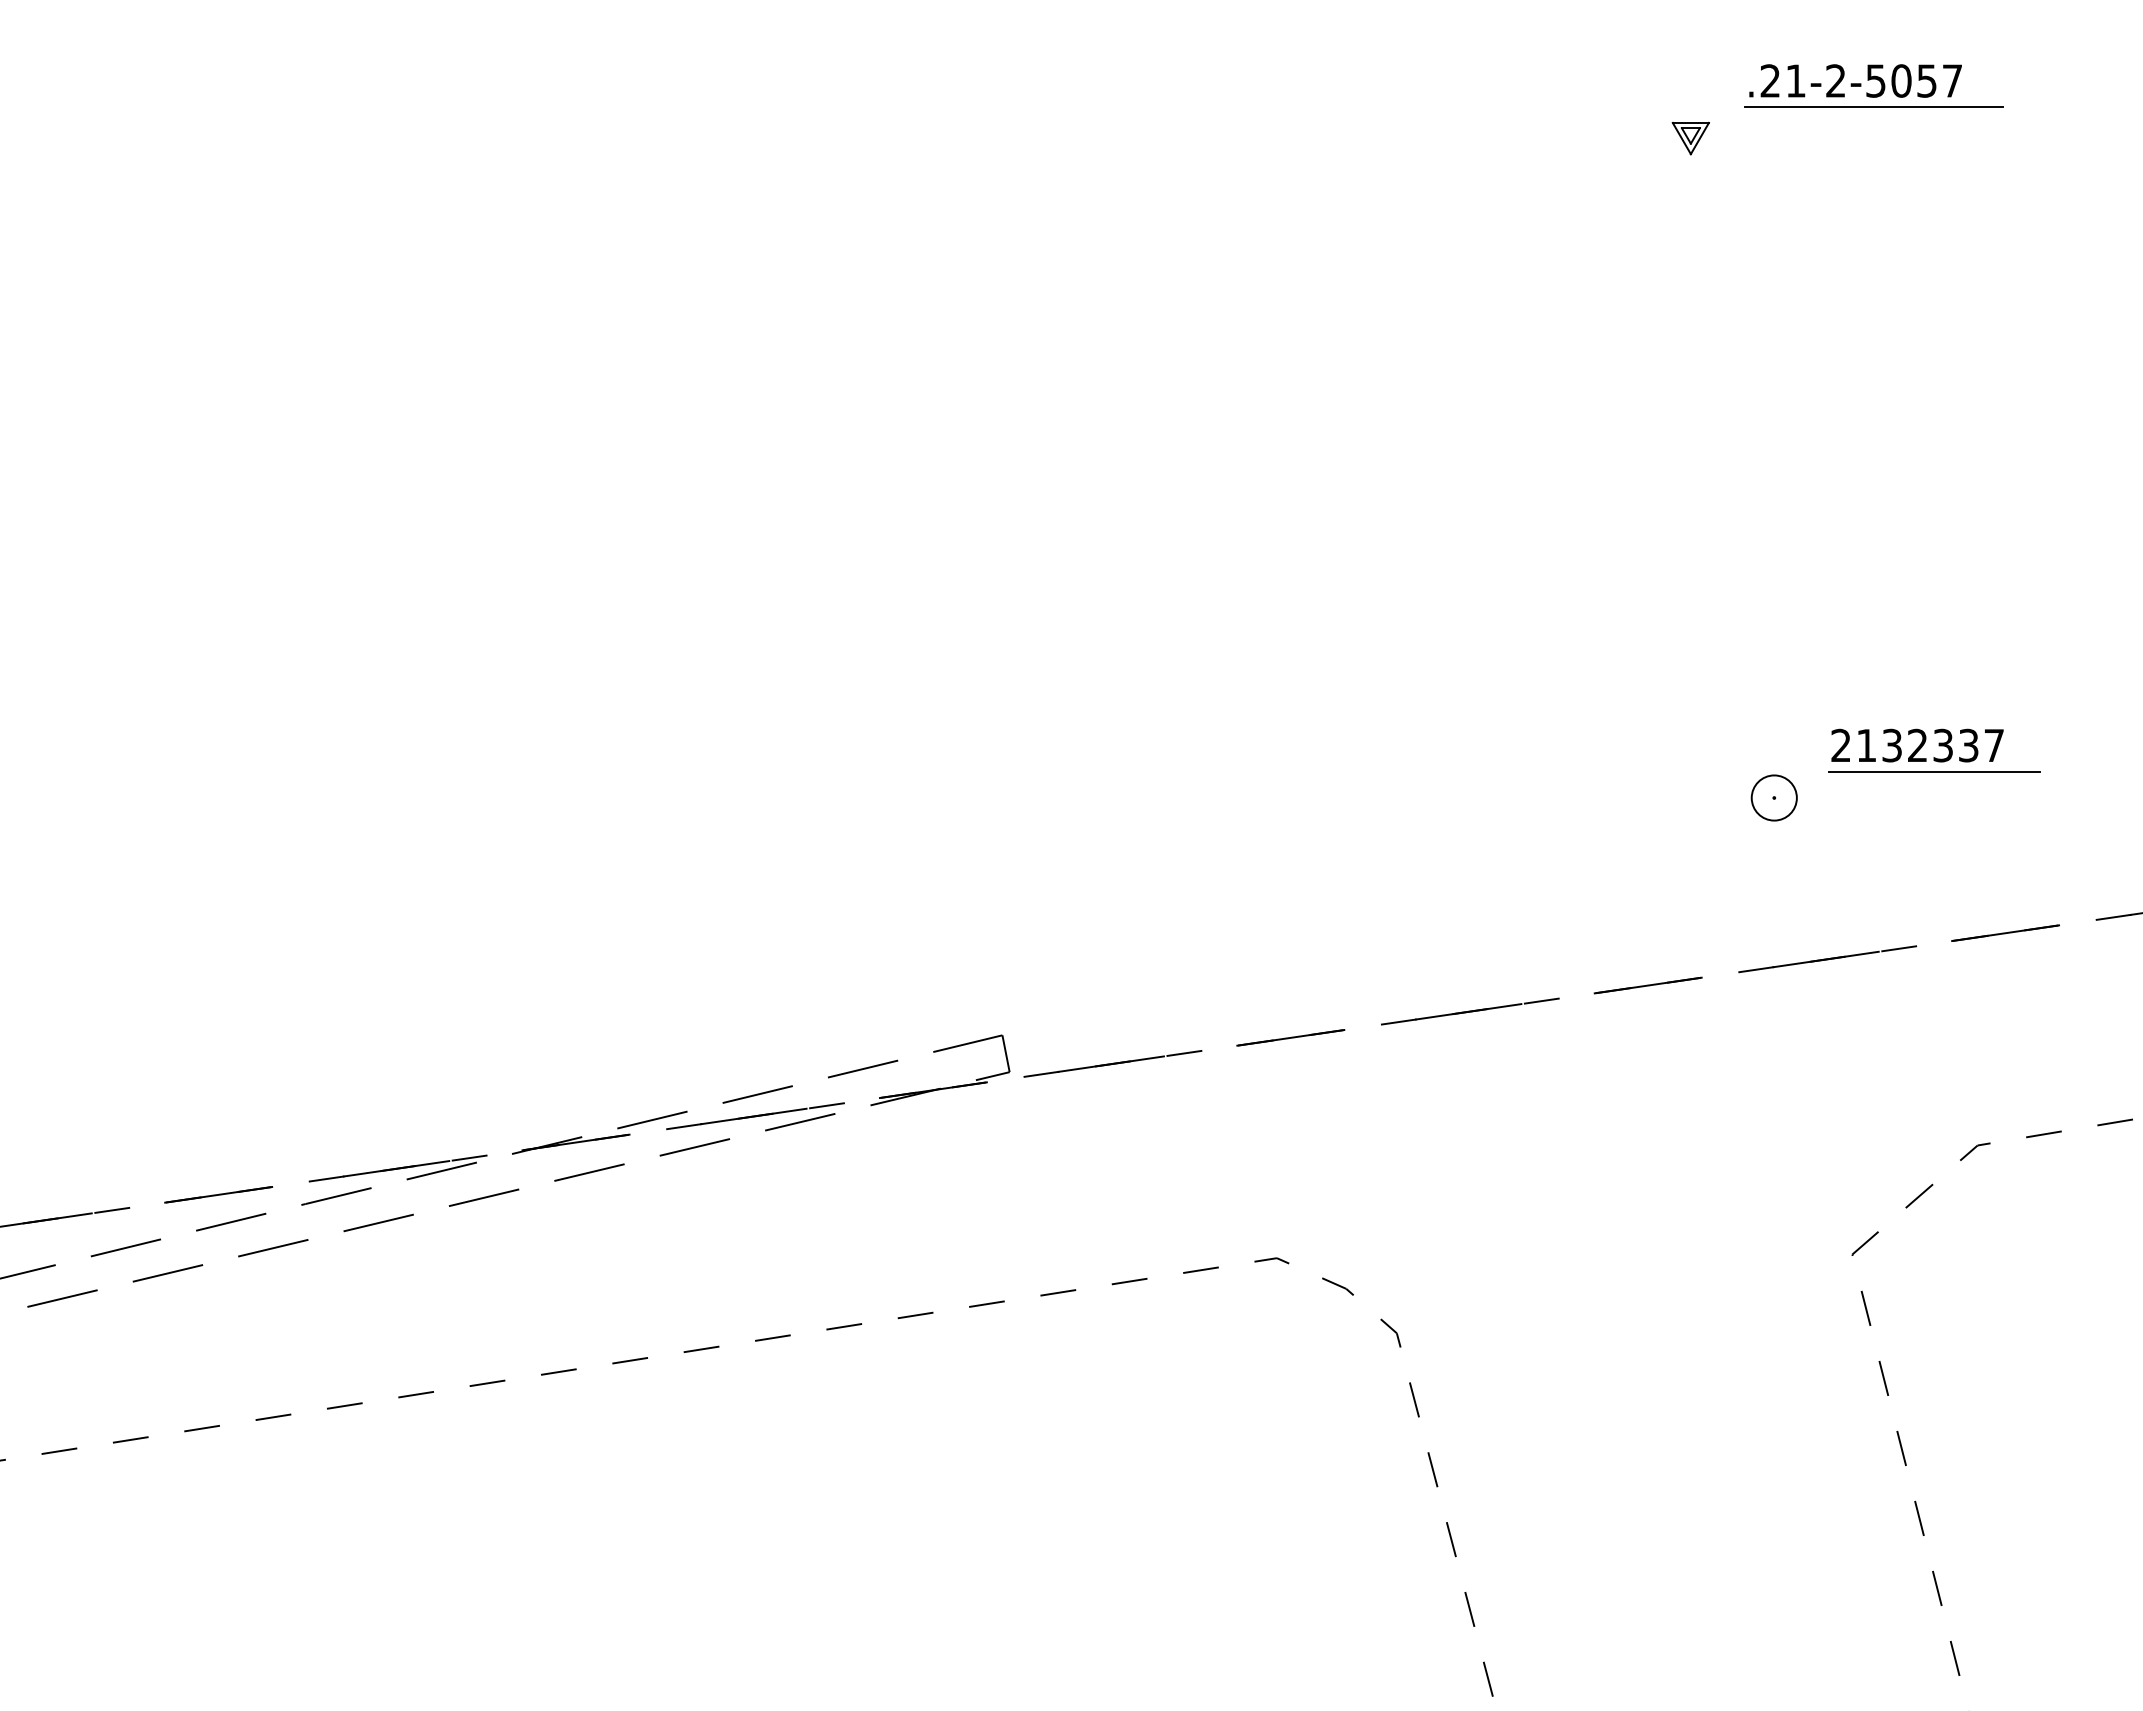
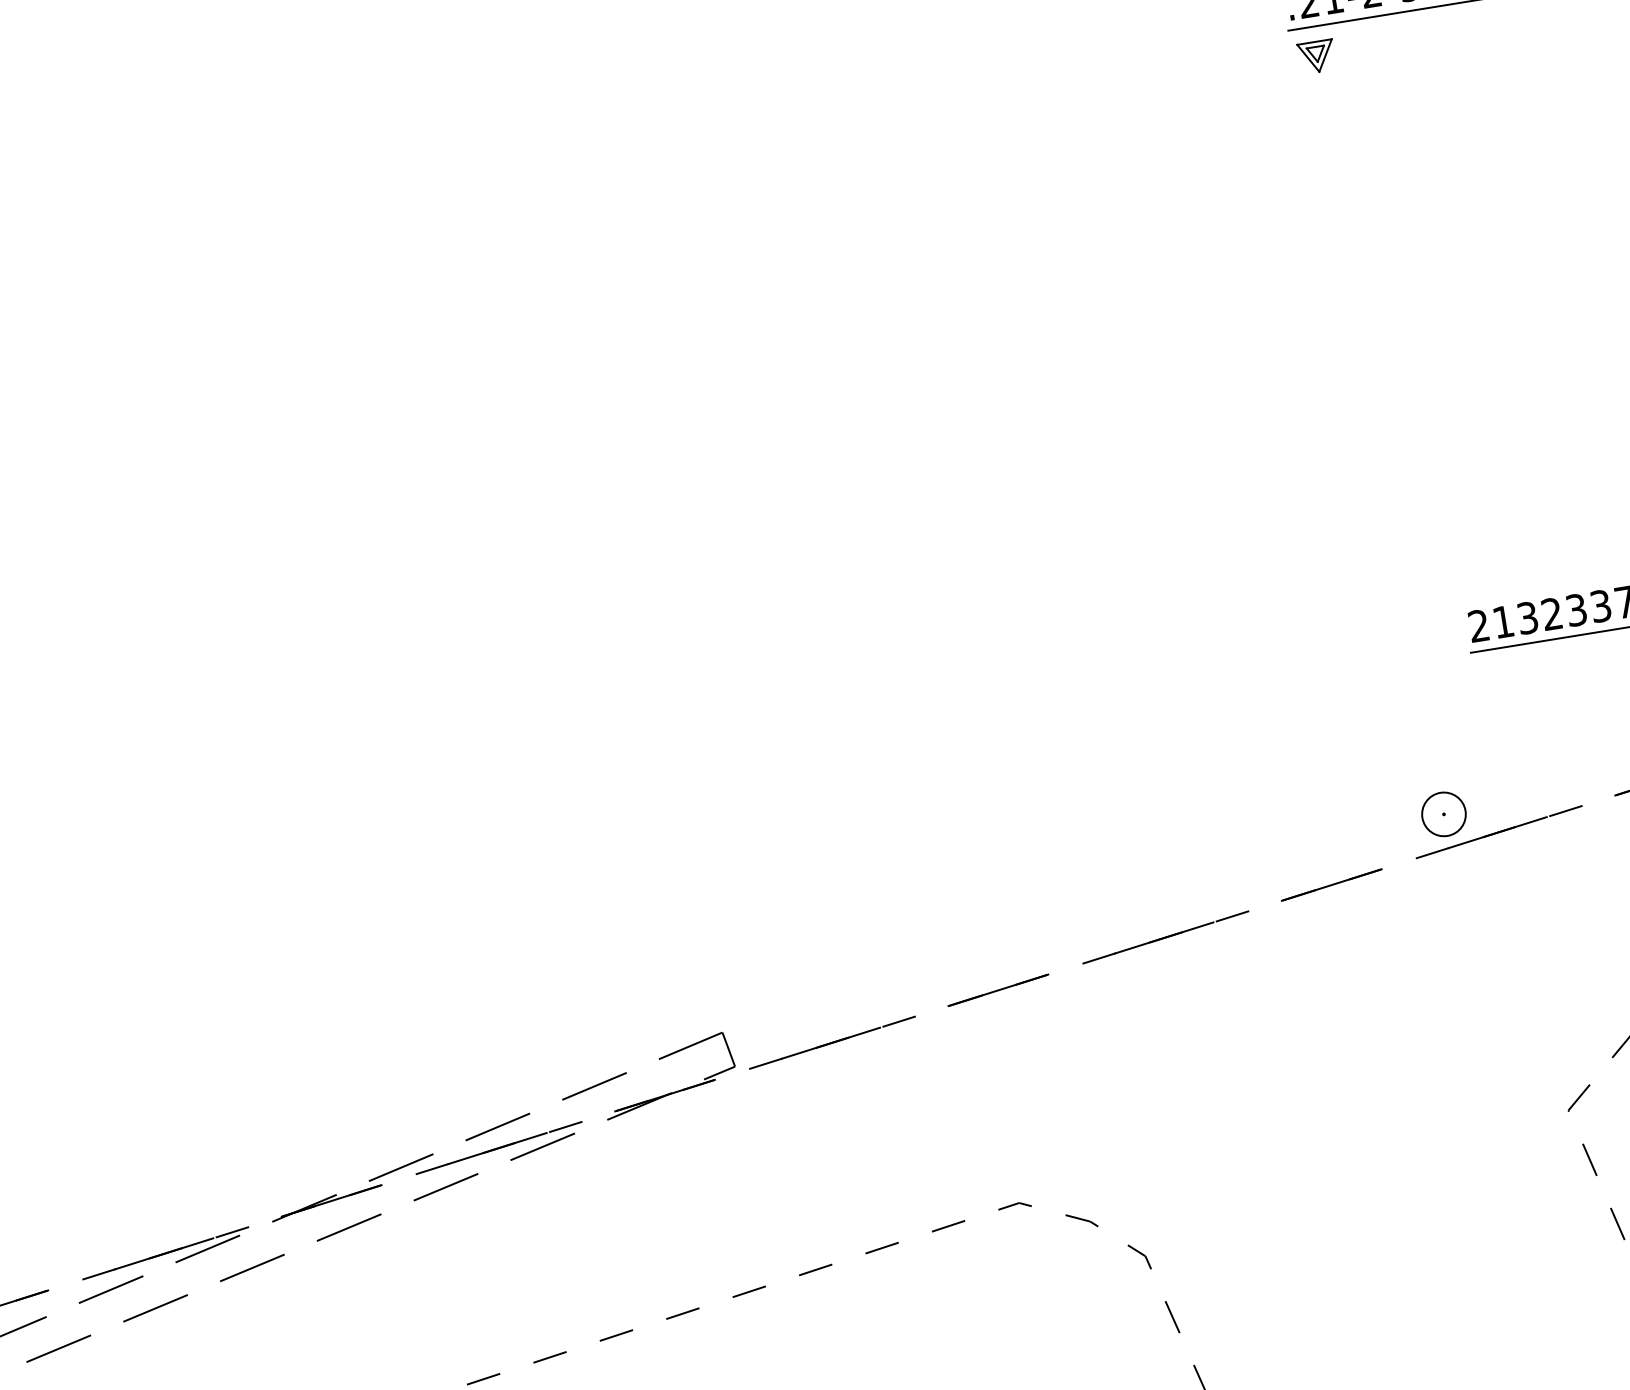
part: (1690, 138) -> (1316, 56), moved
part: (1773, 797) -> (1443, 814), moved

